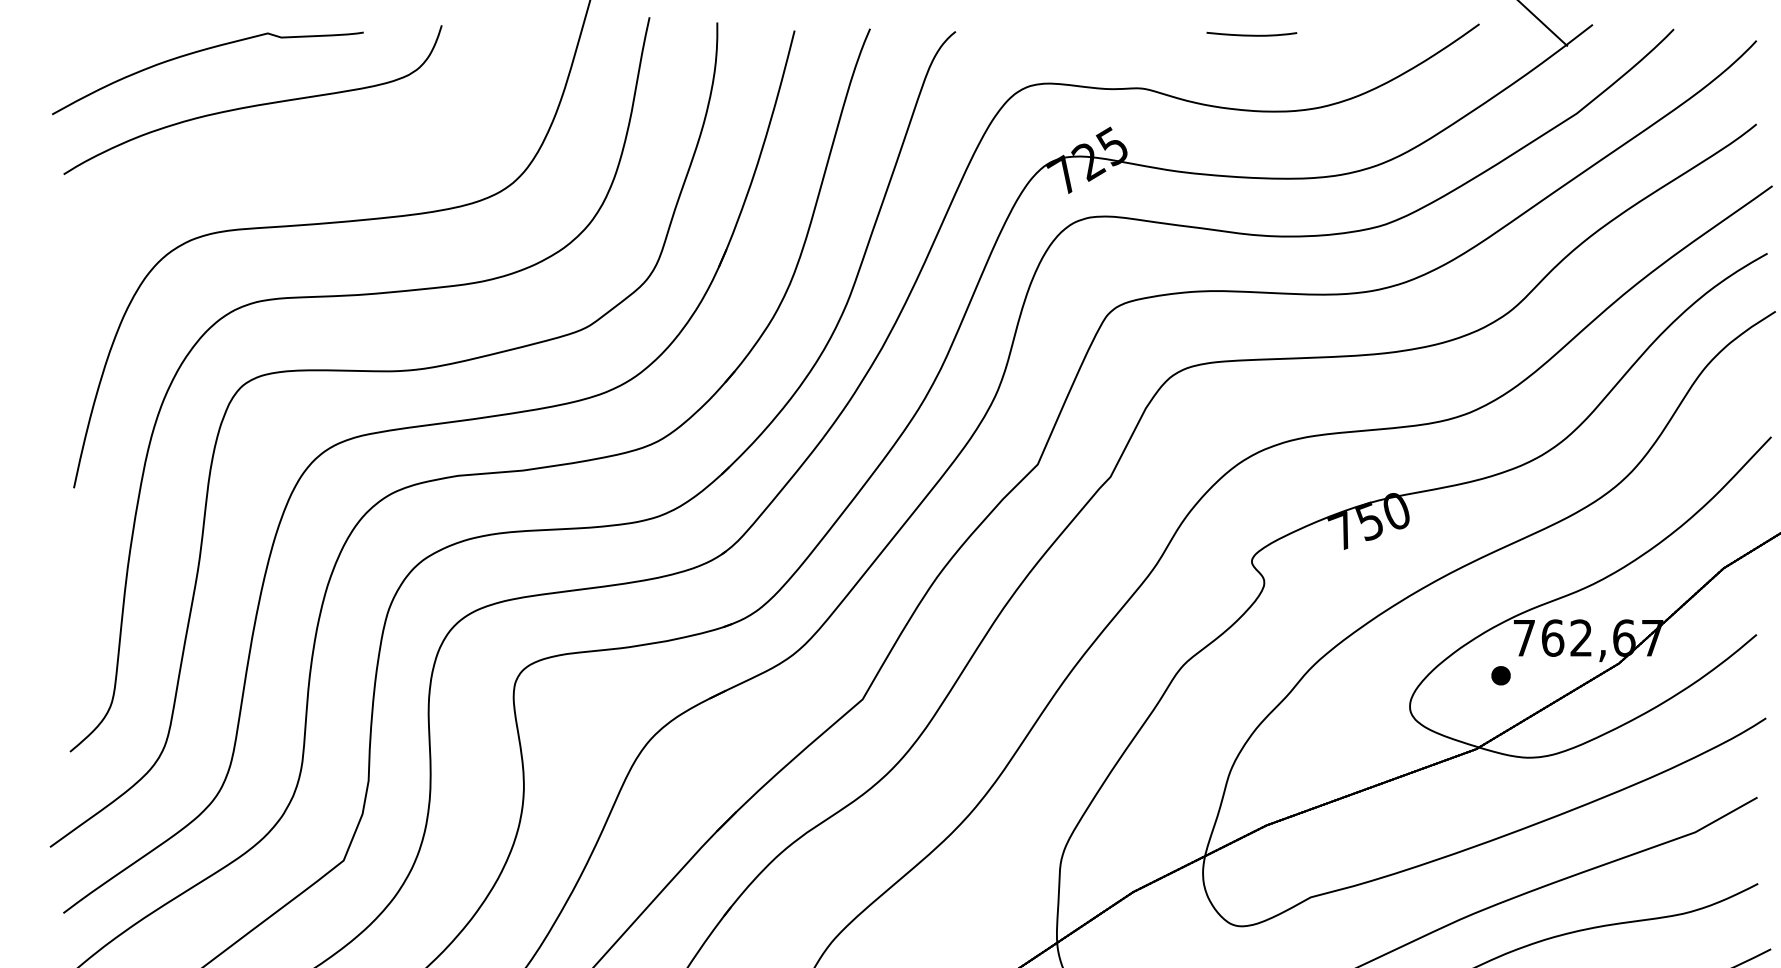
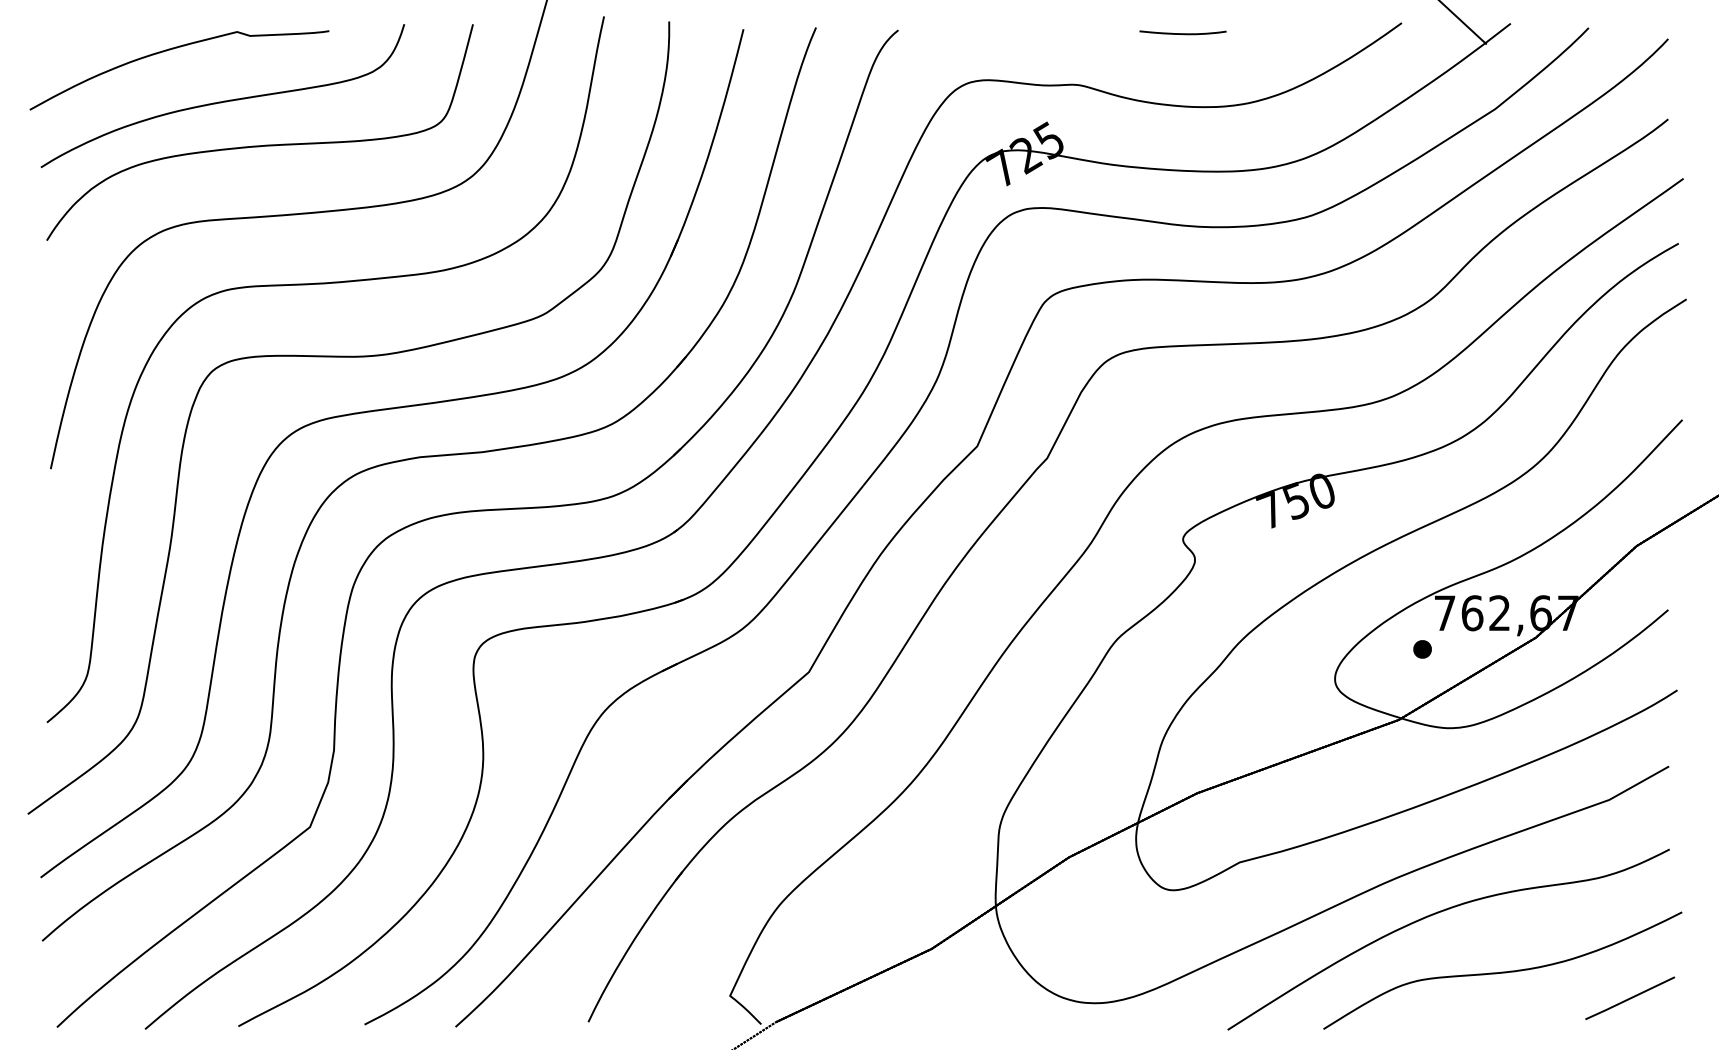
part: (291, 151) -> (259, 145), added

